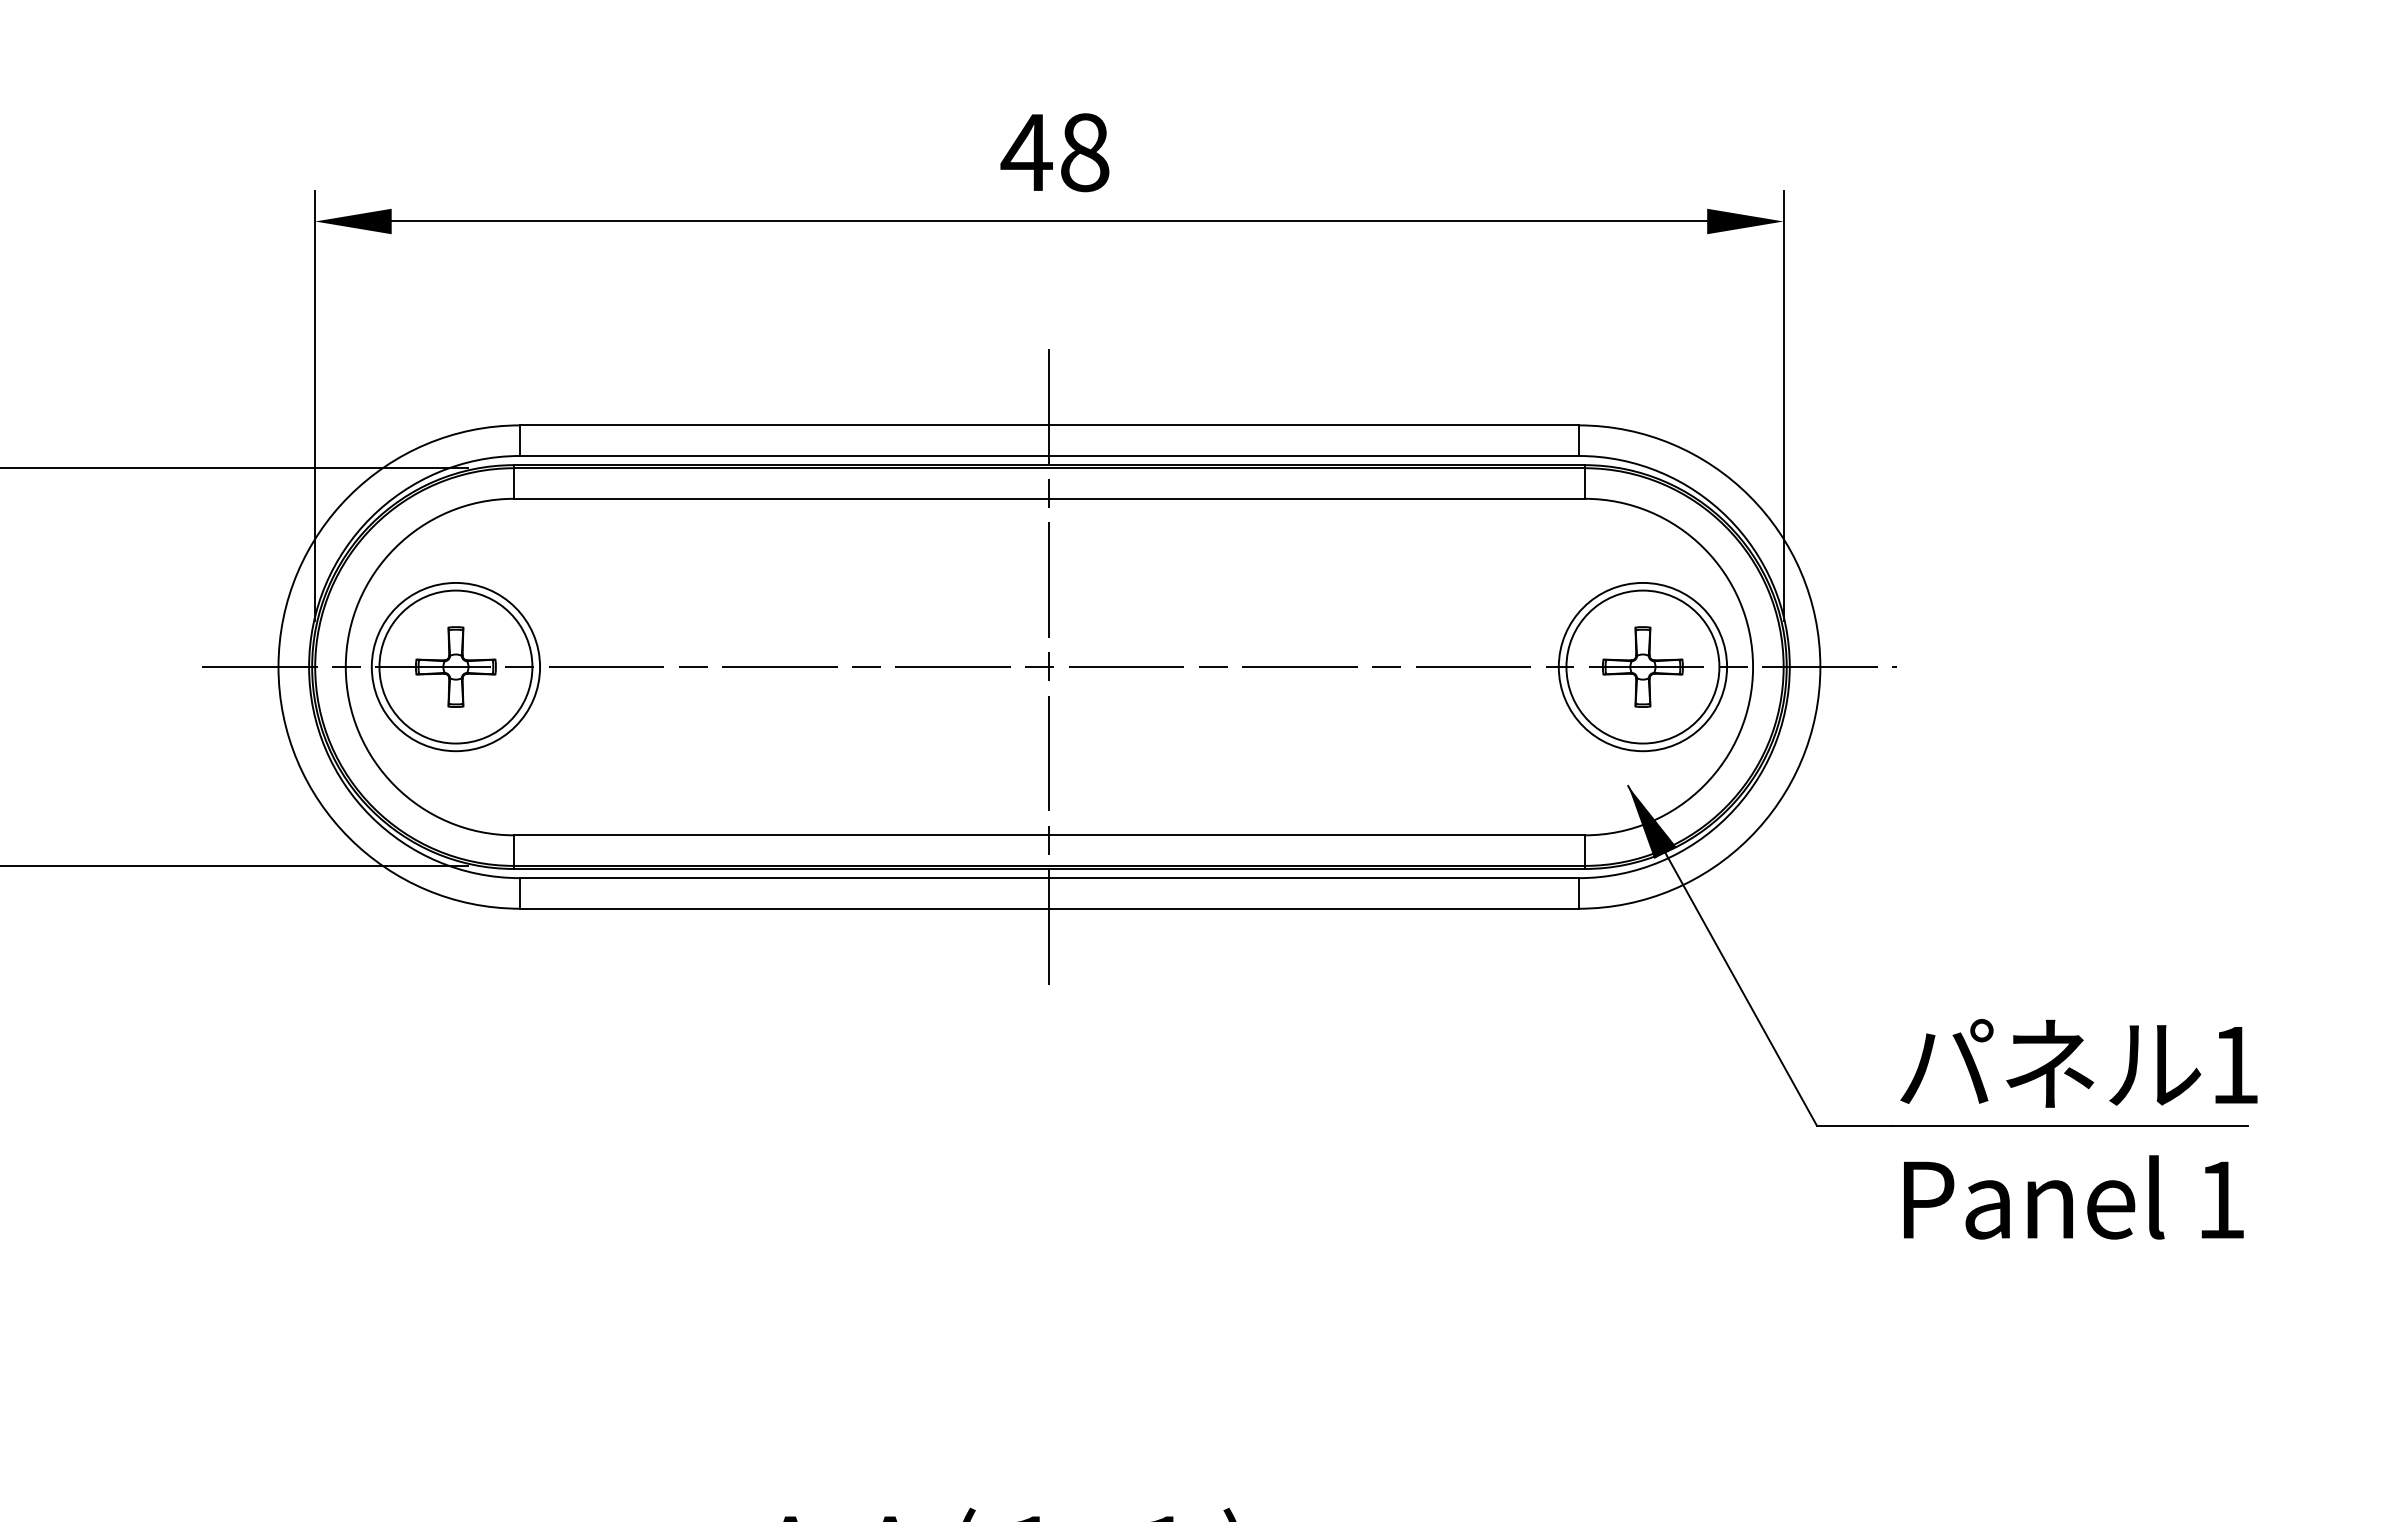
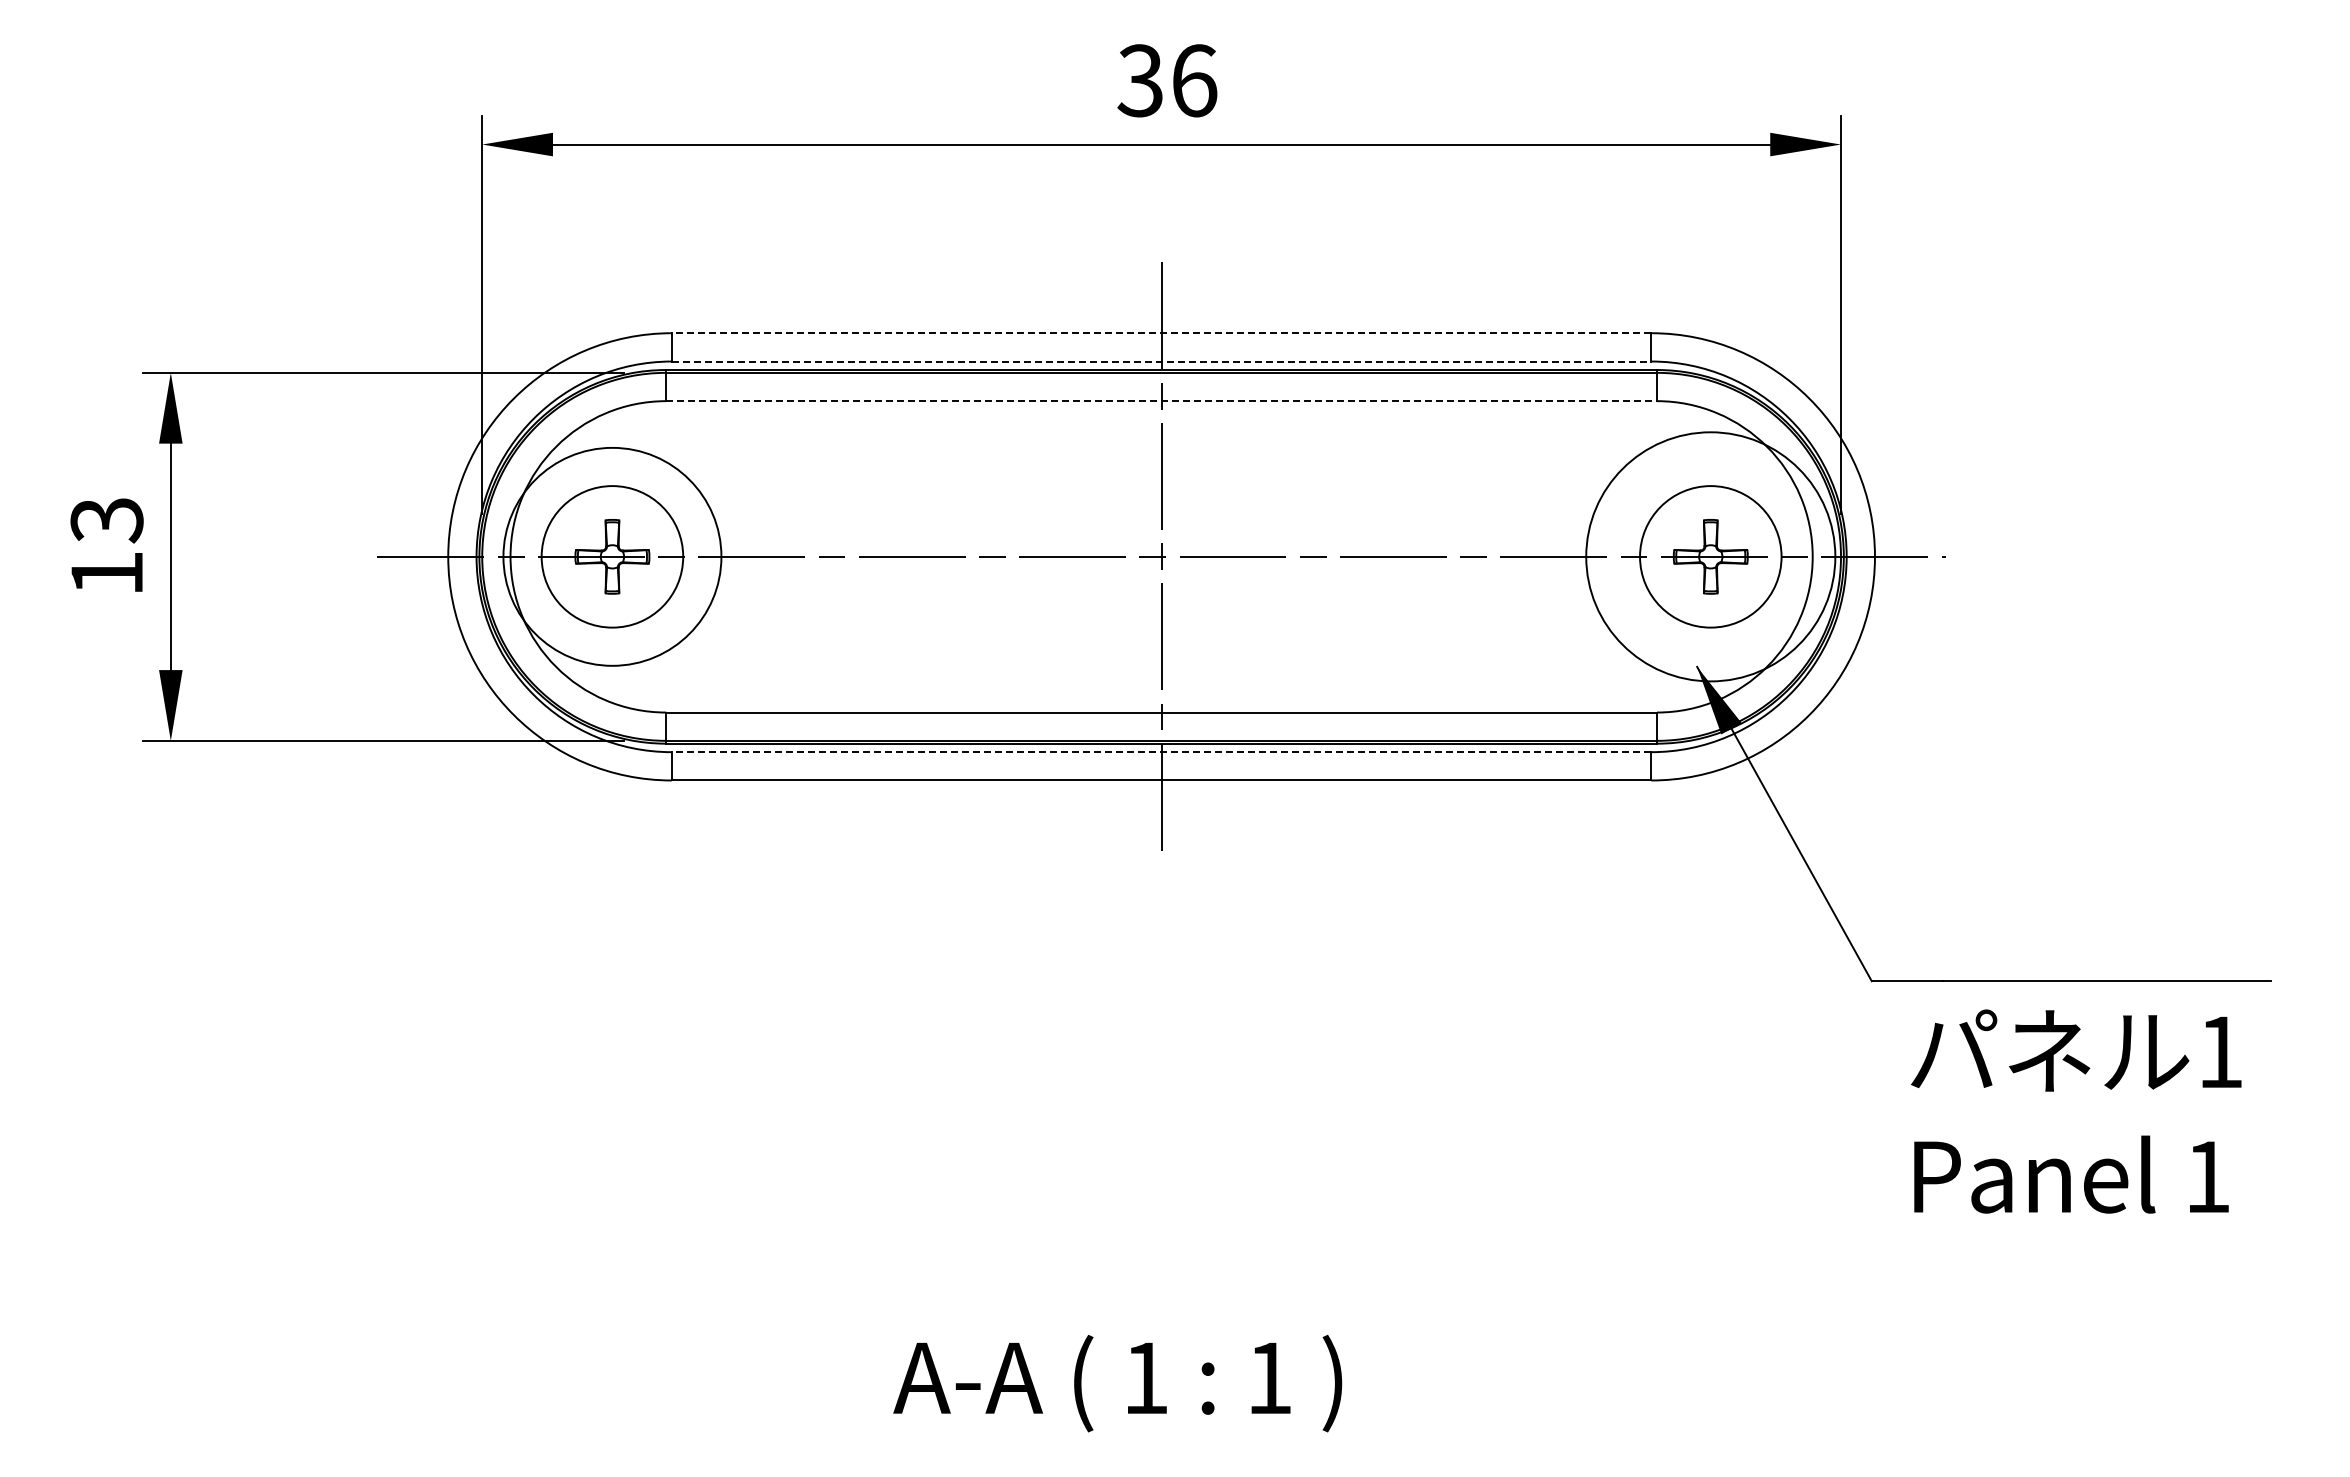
text: (1054, 152) -> (1166, 80), 48 -> 36
line: (1049, 425) -> (1161, 333), solid -> dashed
line: (1049, 455) -> (1161, 361), solid -> dashed
line: (1050, 499) -> (1162, 401), solid -> dashed
circle: (456, 666) -> (612, 556), size x1.4
circle: (1642, 666) -> (1710, 556), size x1.6
line: (1049, 878) -> (1161, 752), solid -> dashed
text: (2079, 1129) -> (2076, 1111), moved

